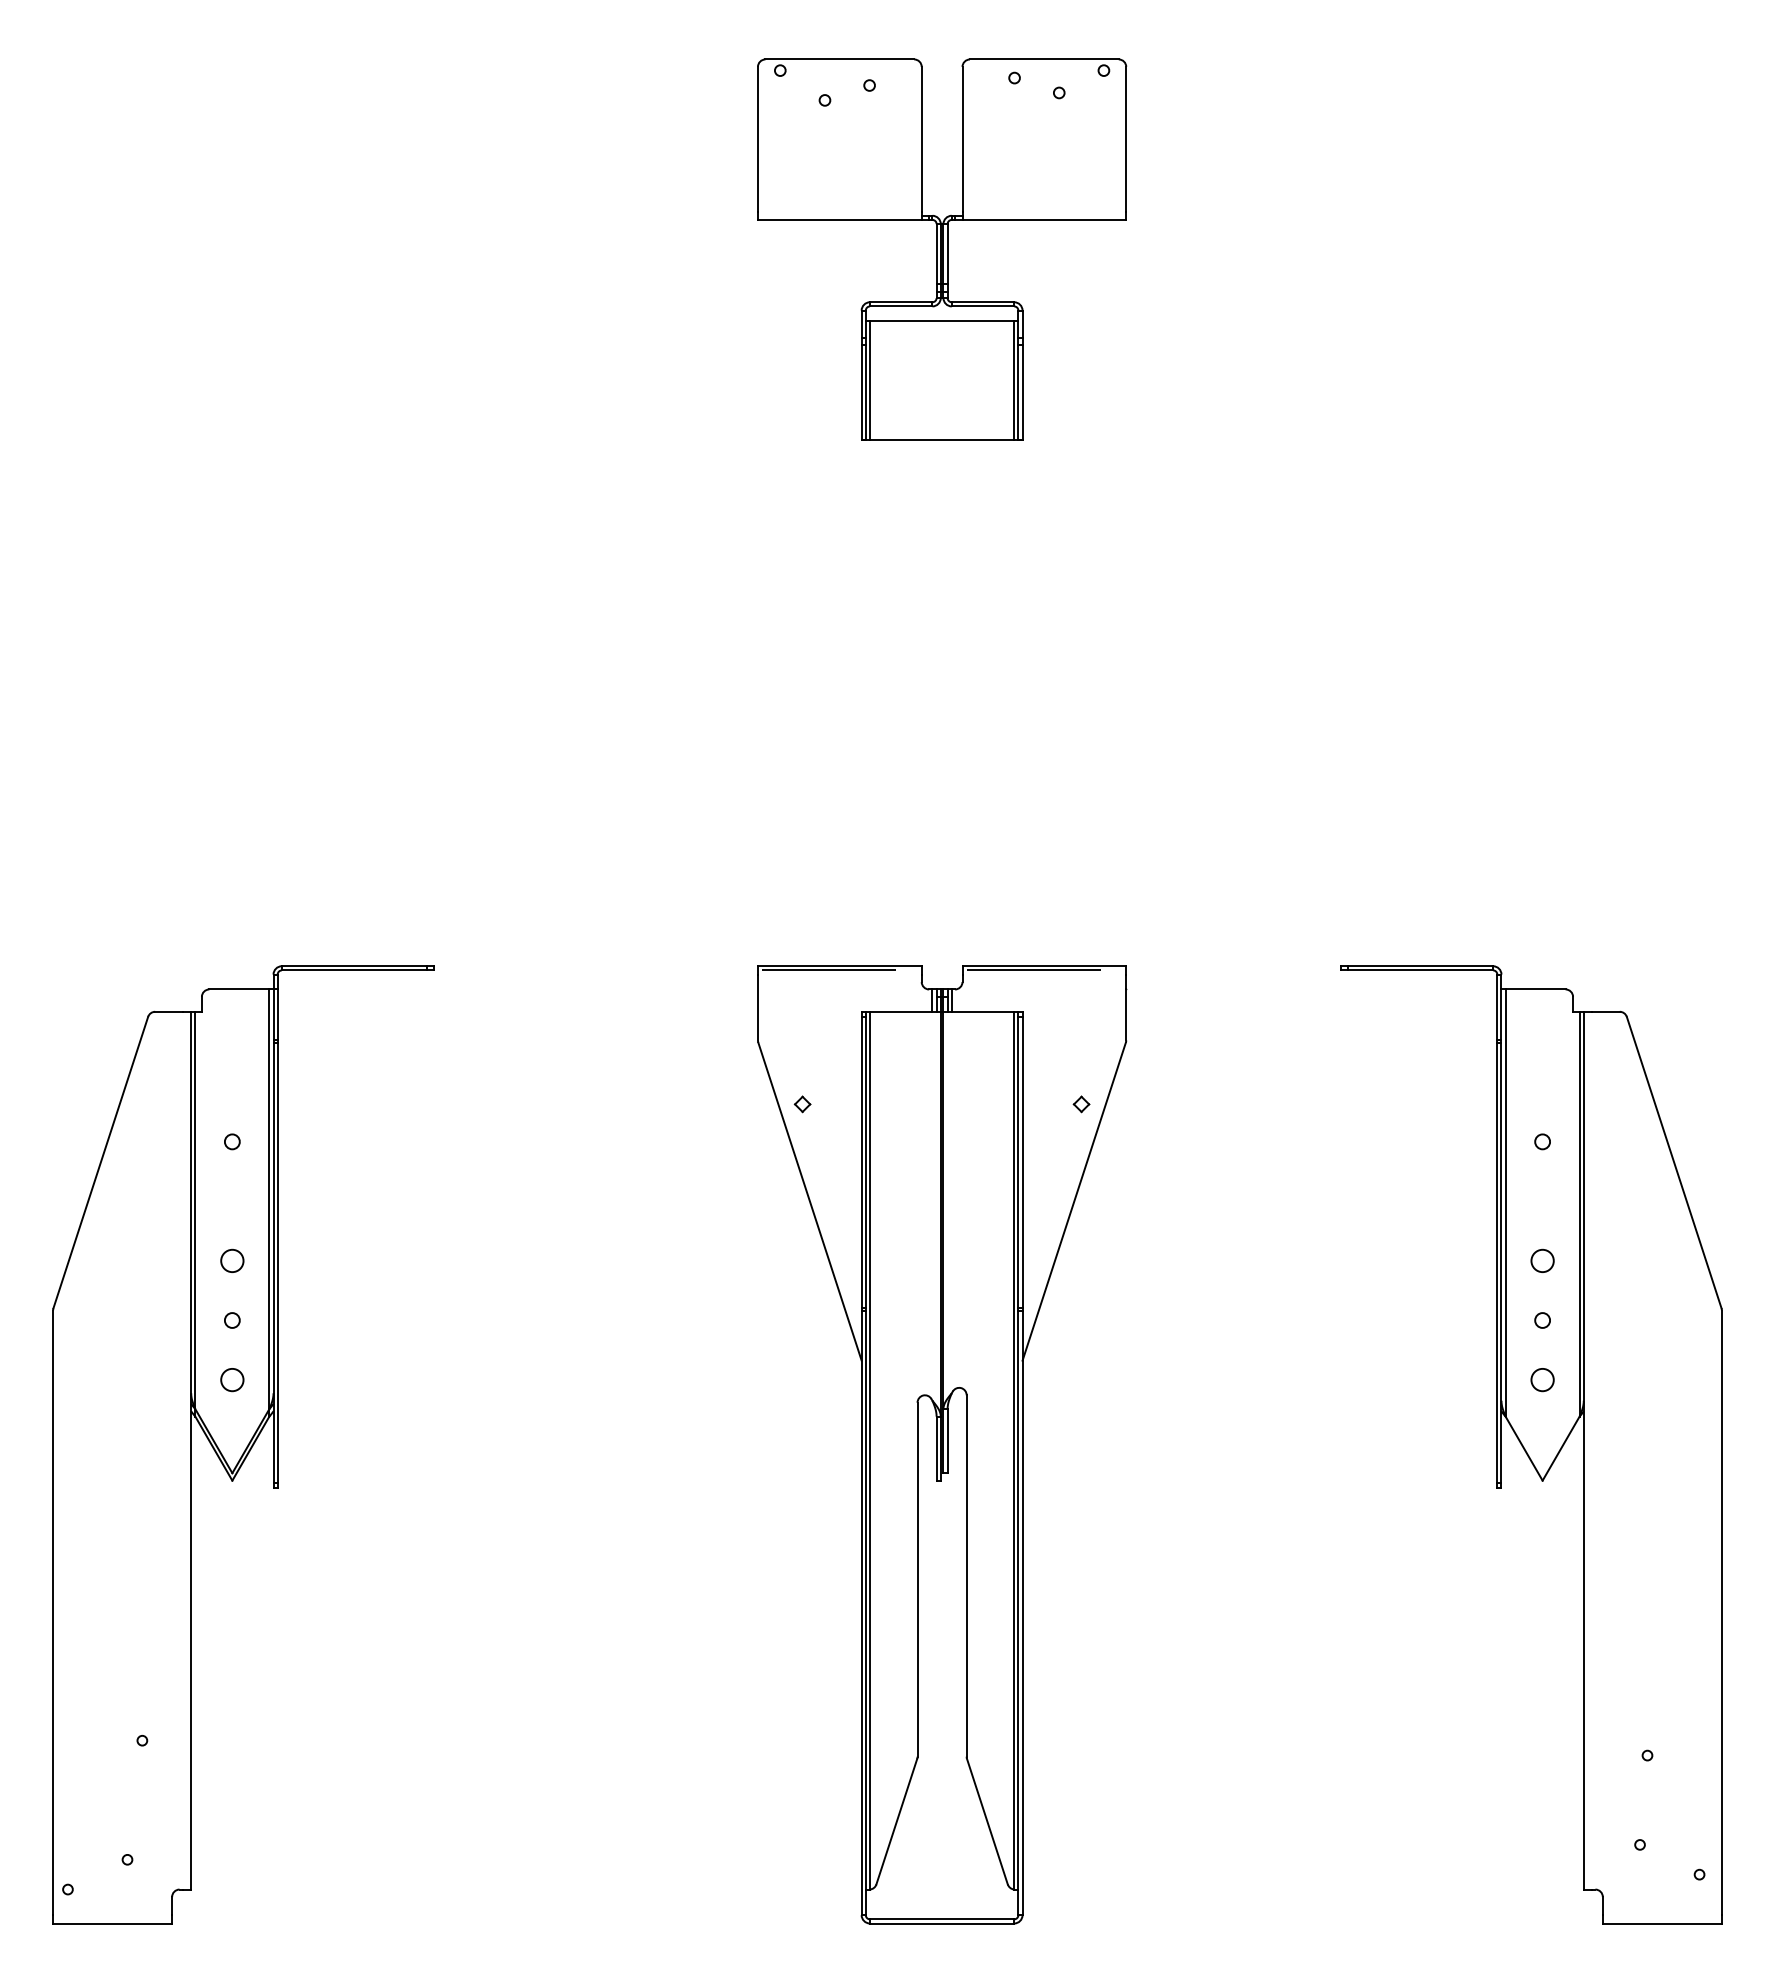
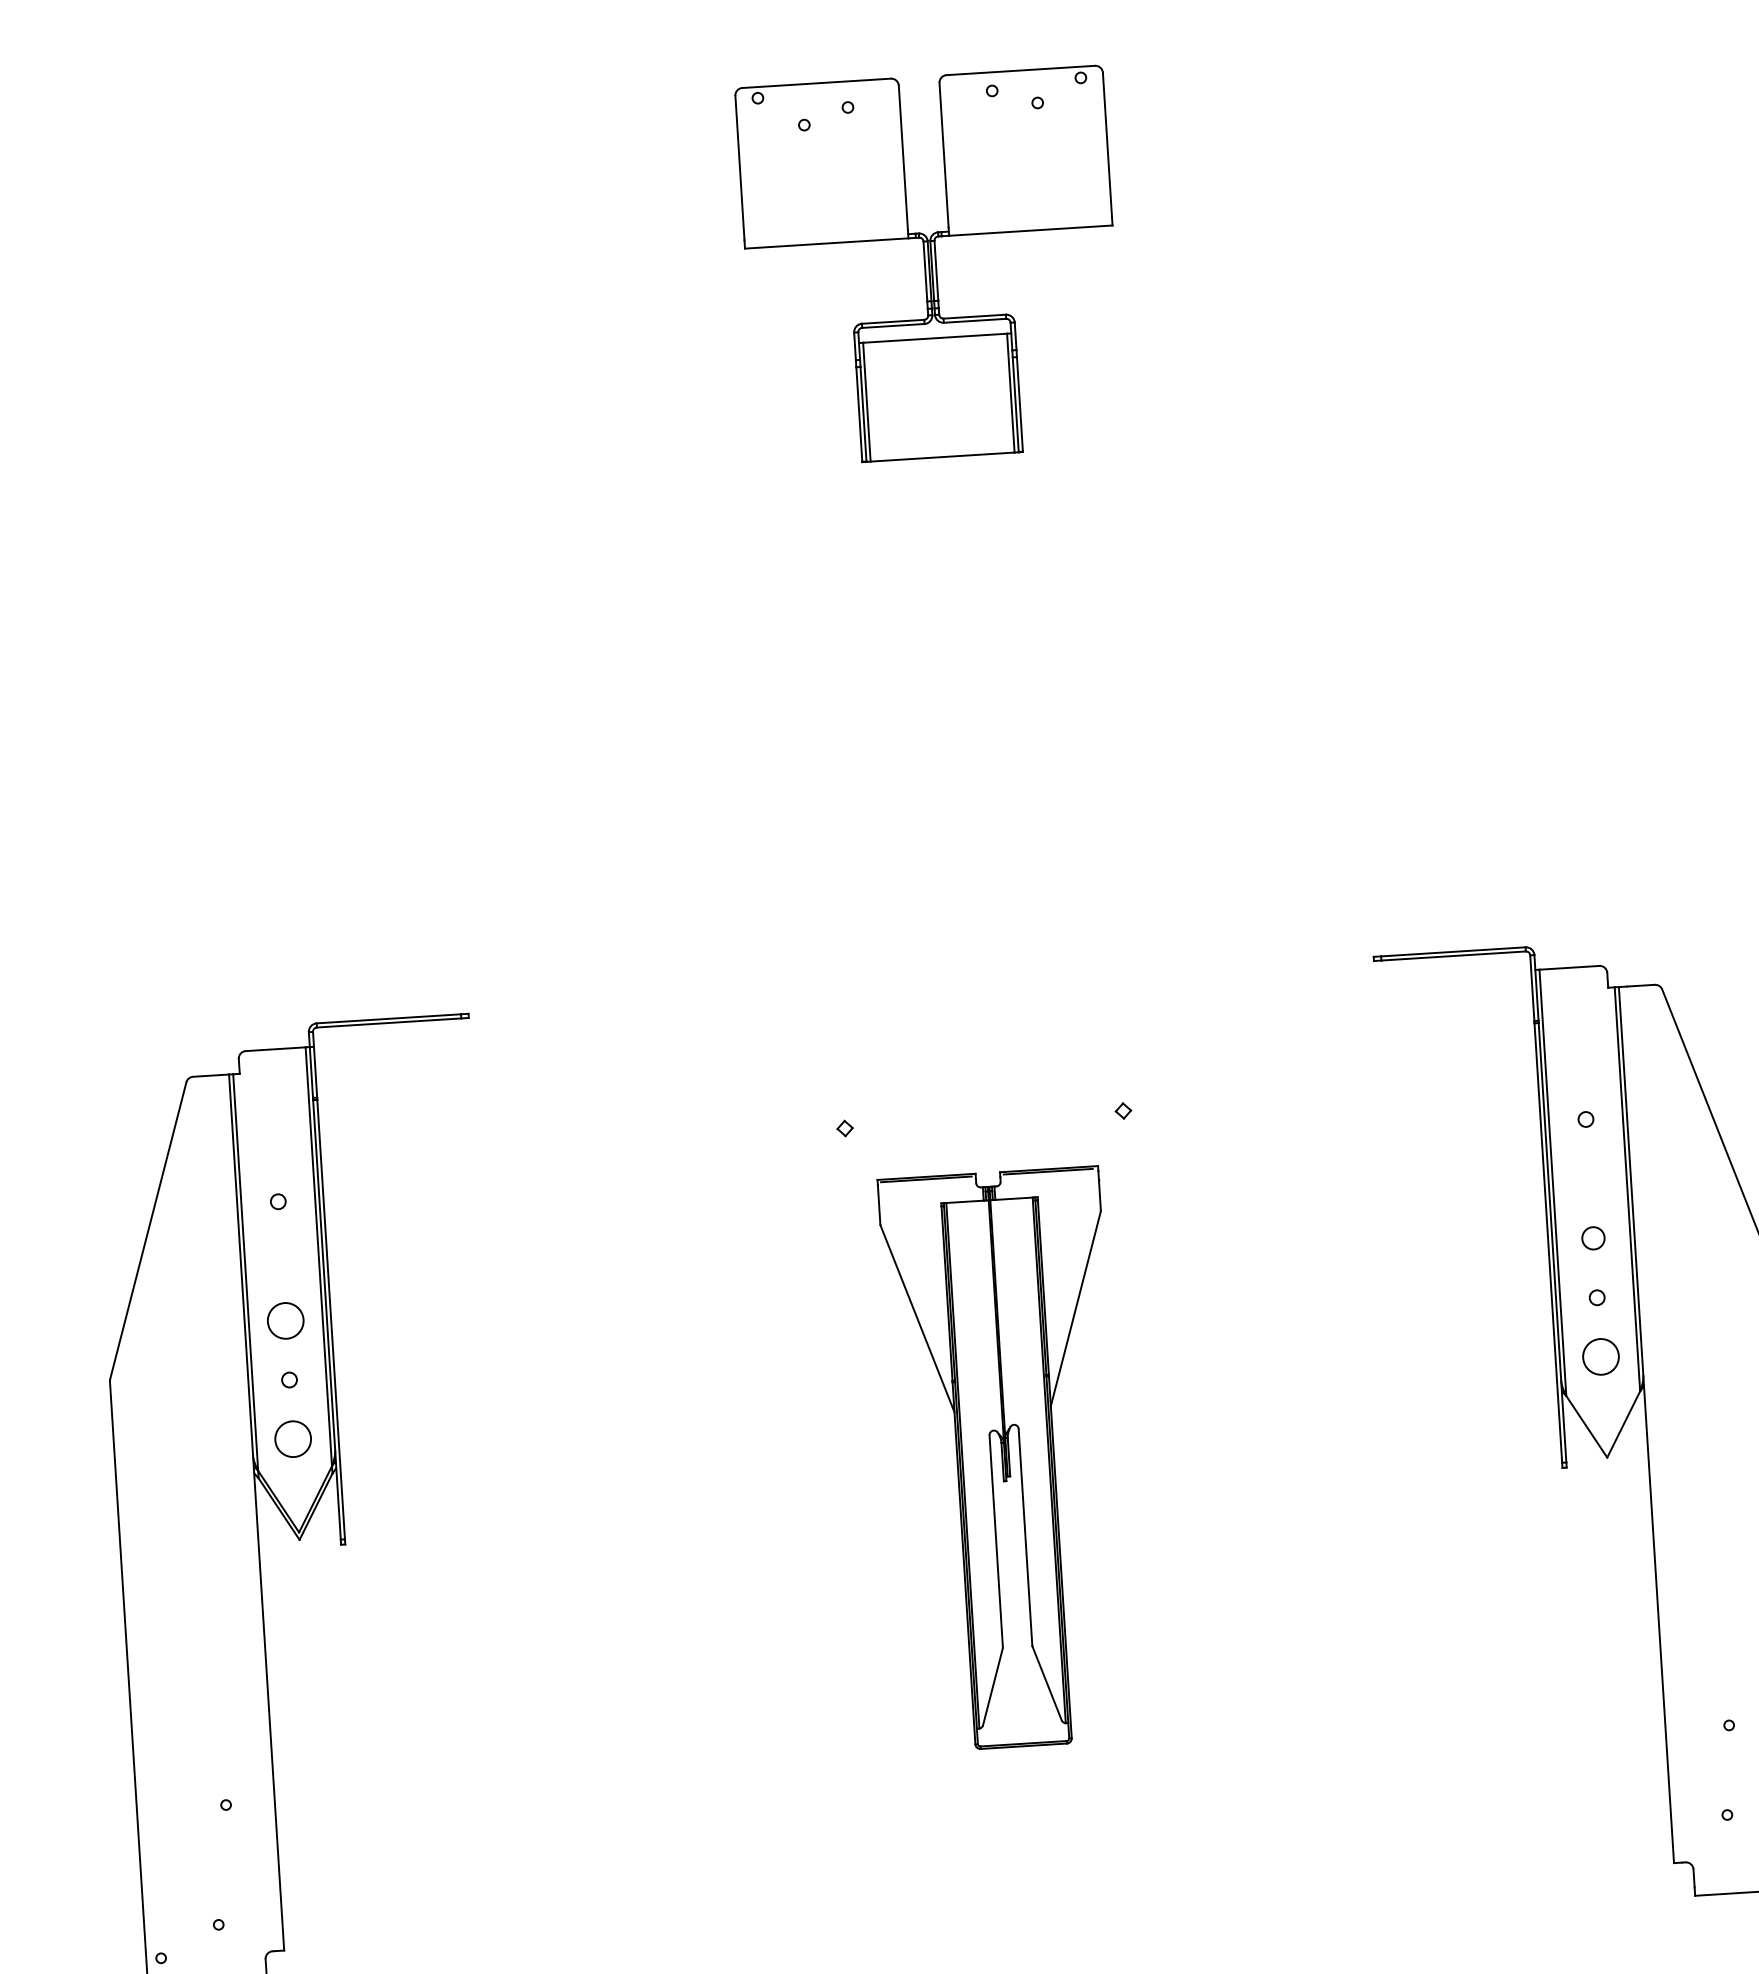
circle: (232, 1260) -> (285, 1320), size x1.6
circle: (232, 1380) -> (293, 1439), size x1.6
circle: (1542, 1380) -> (1600, 1357), size x1.6
part: (942, 1444) -> (1006, 1459), size x0.6

